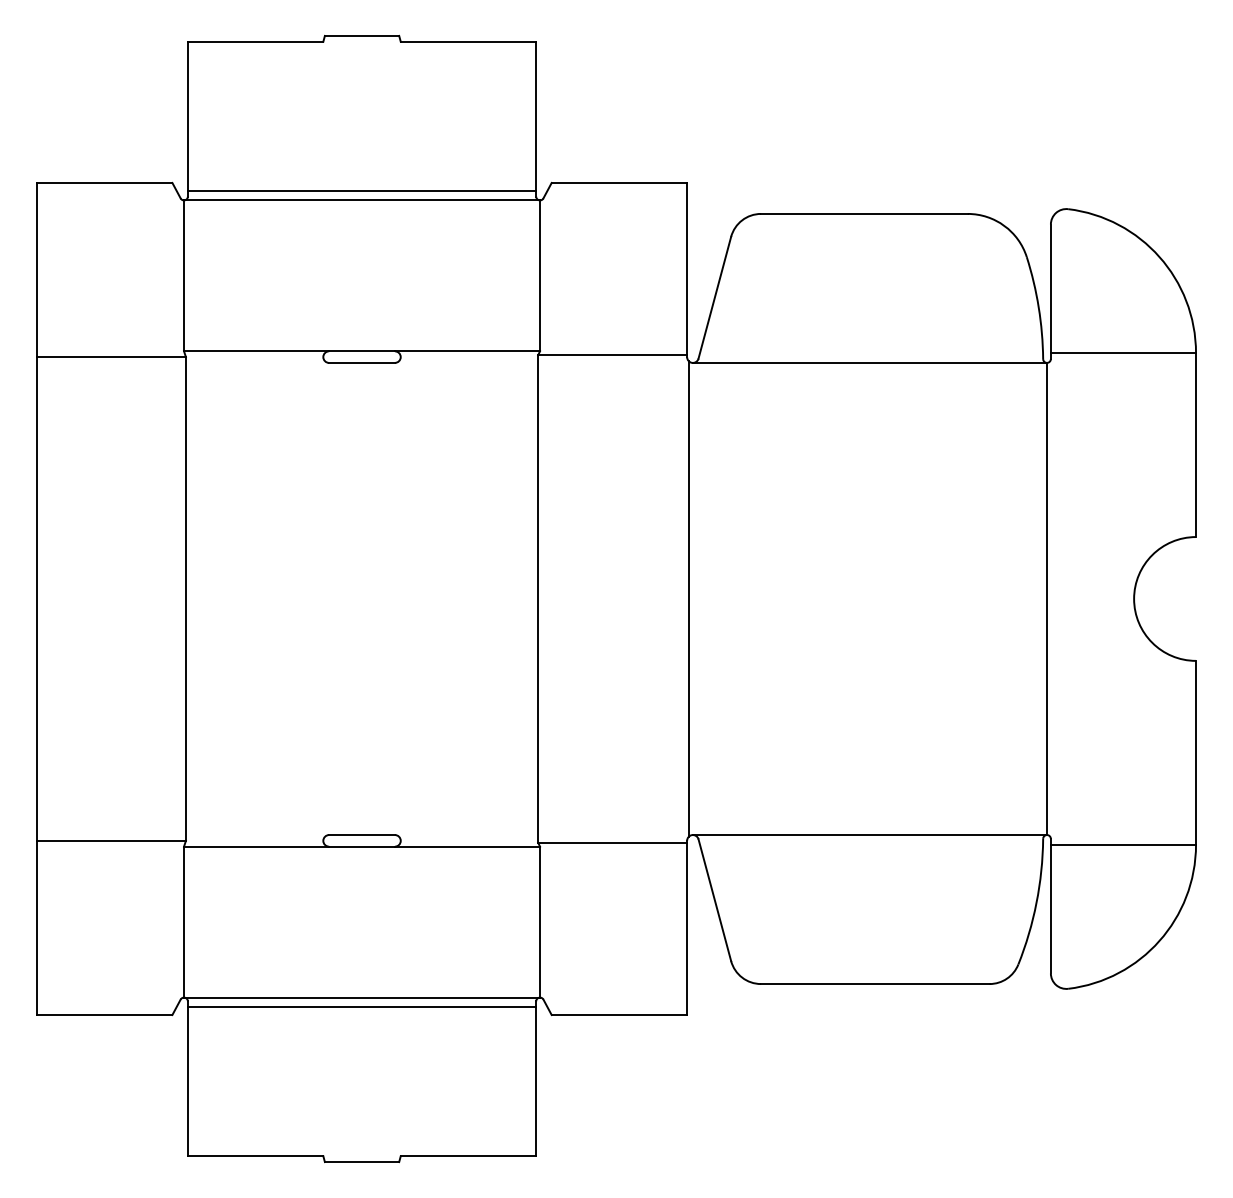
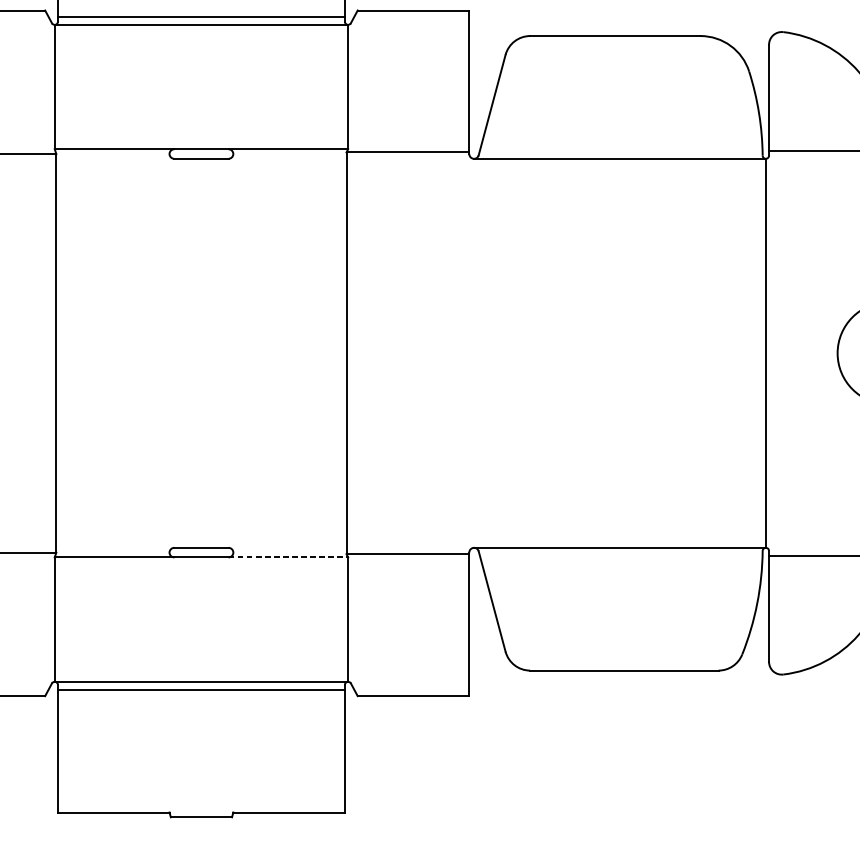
line: (689, 598) -> (471, 352), removed
line: (467, 846) -> (288, 557), solid -> dashed

